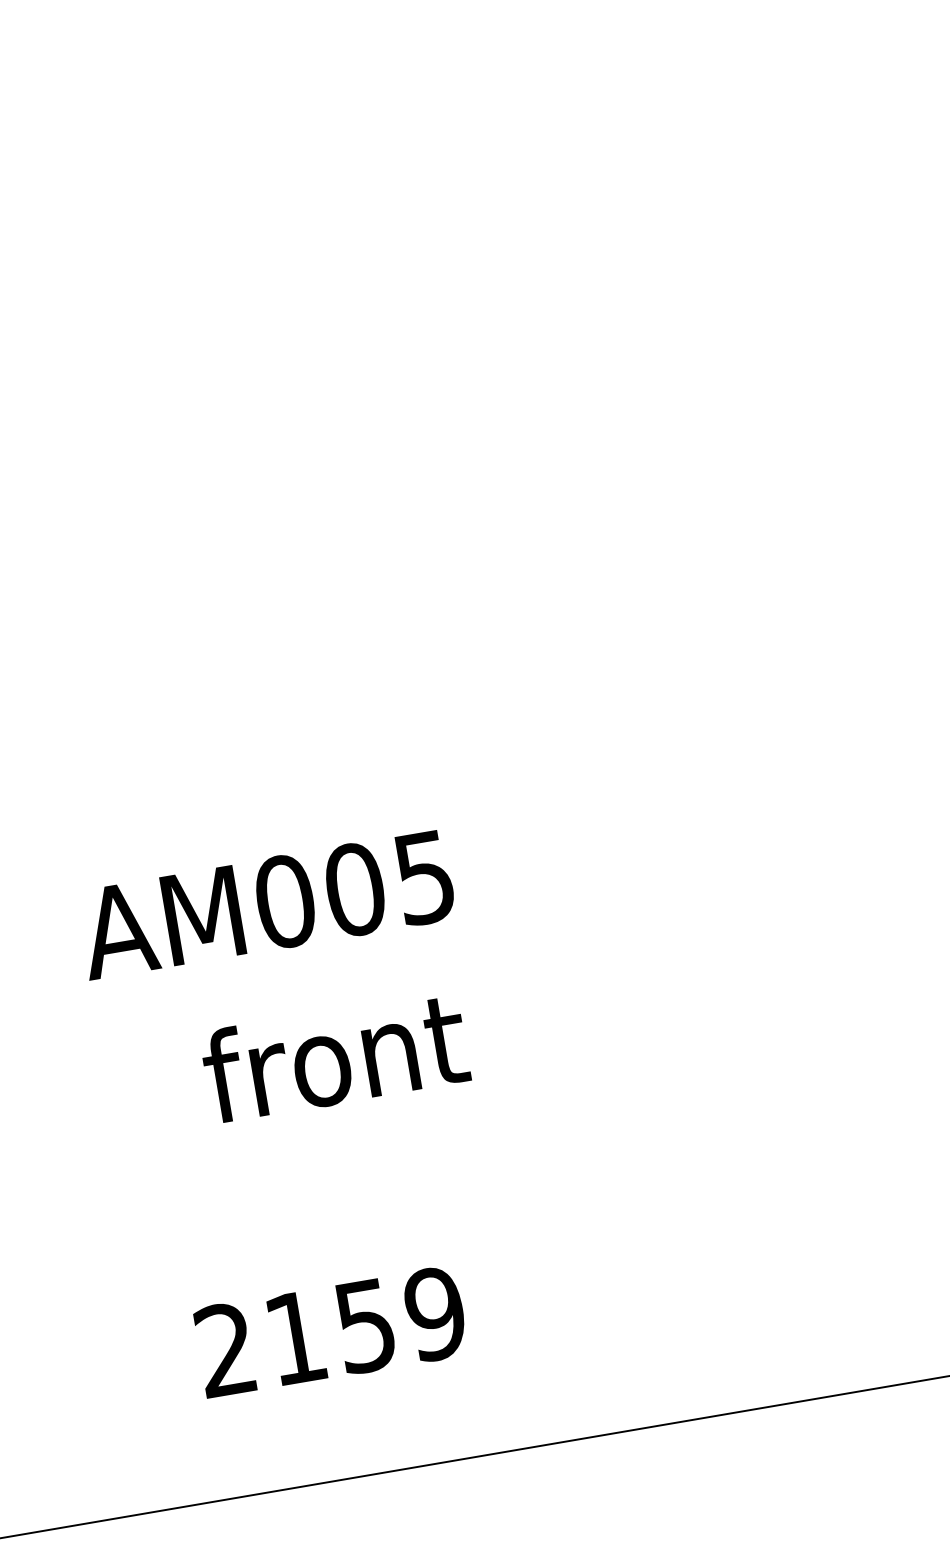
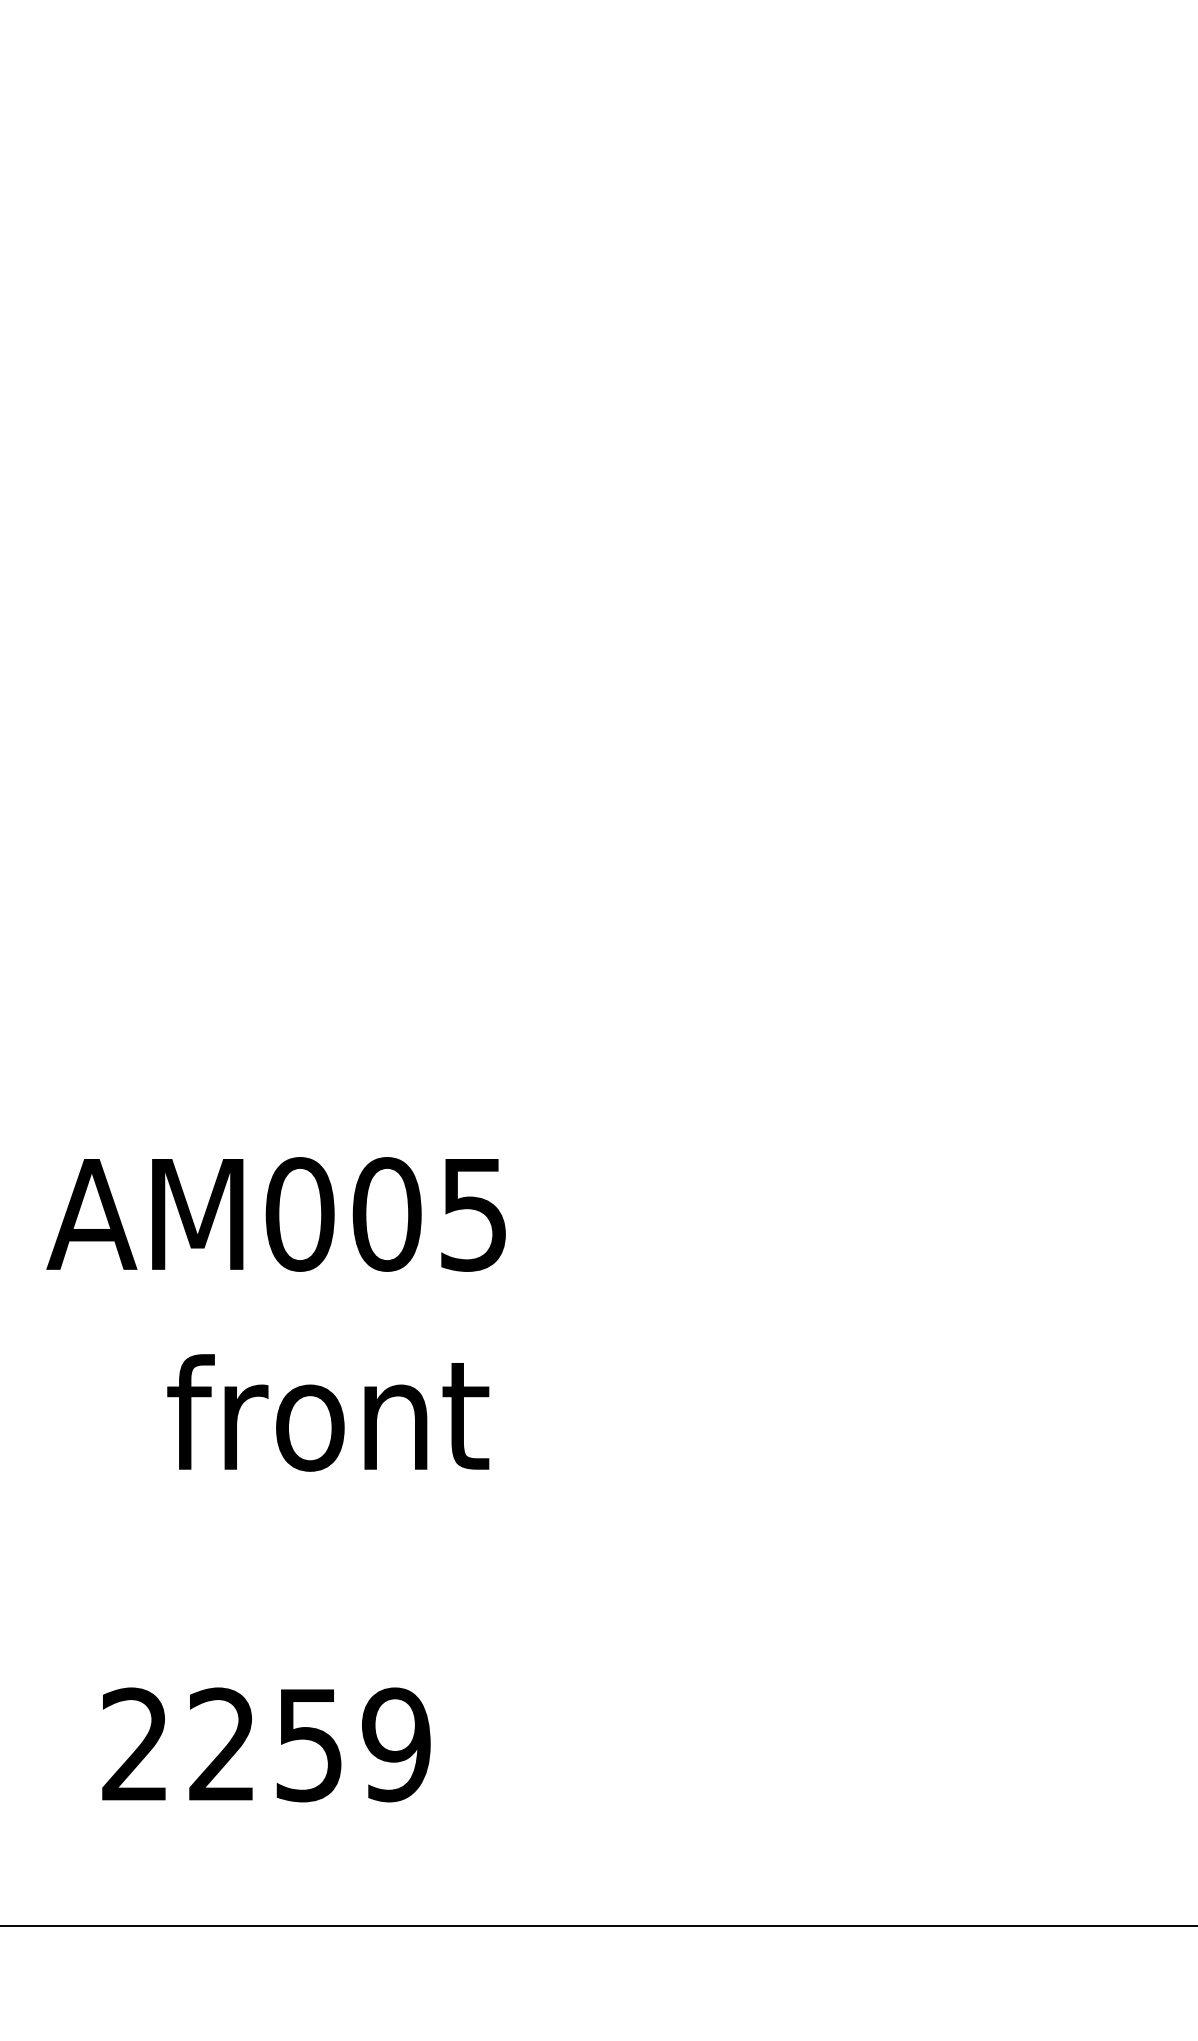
text: (294, 1336) -> (221, 1743), 2159 -> 2259

